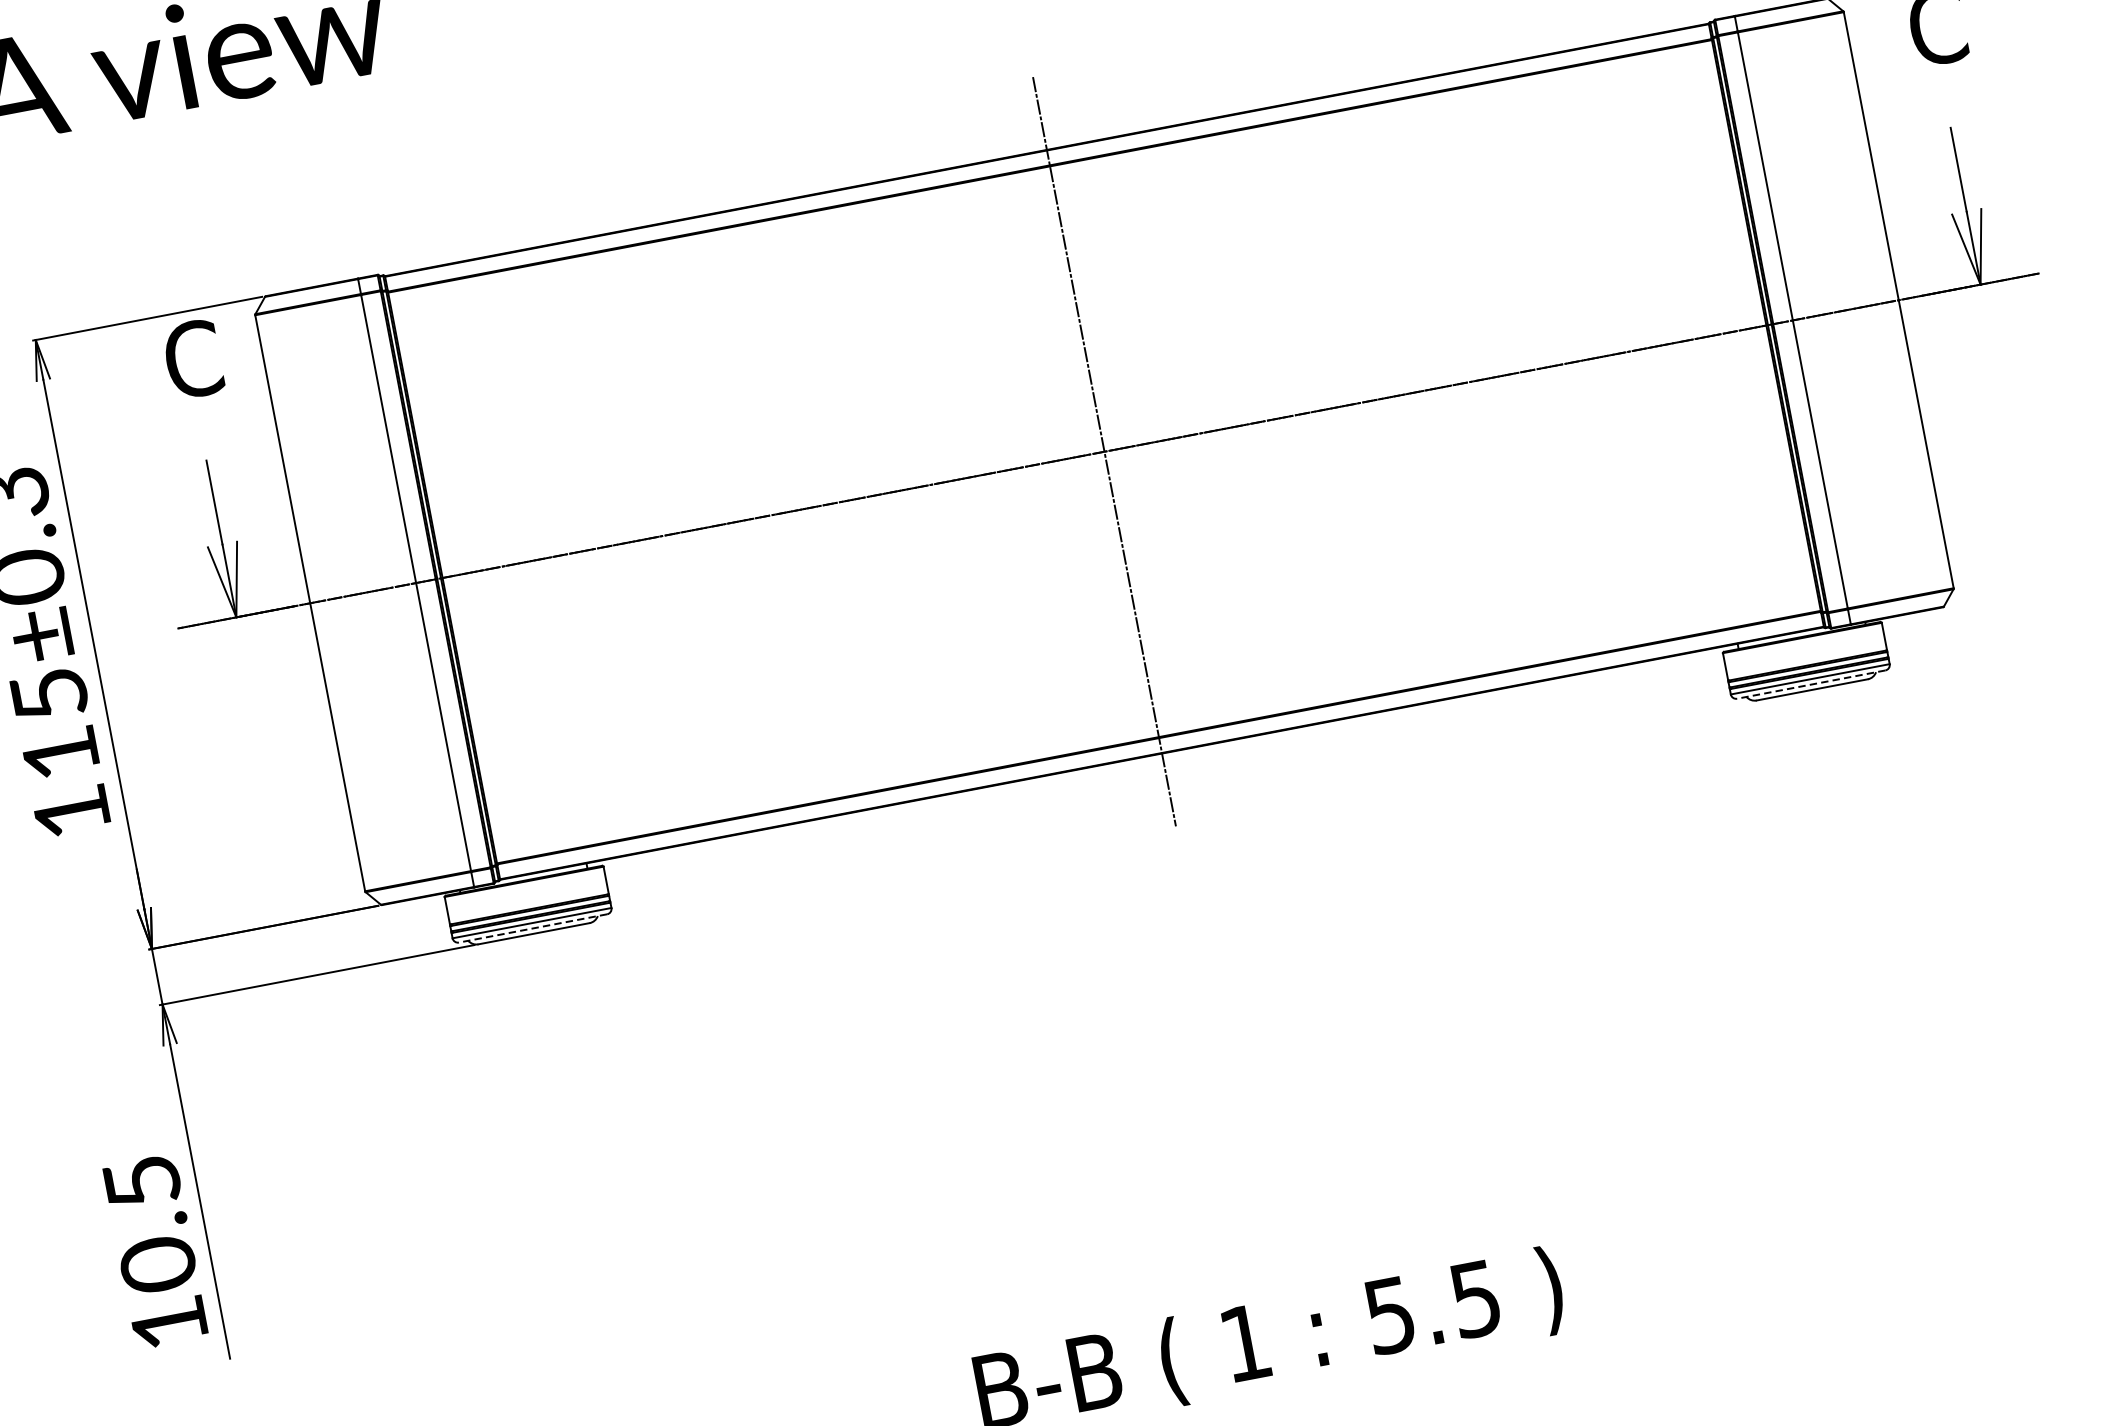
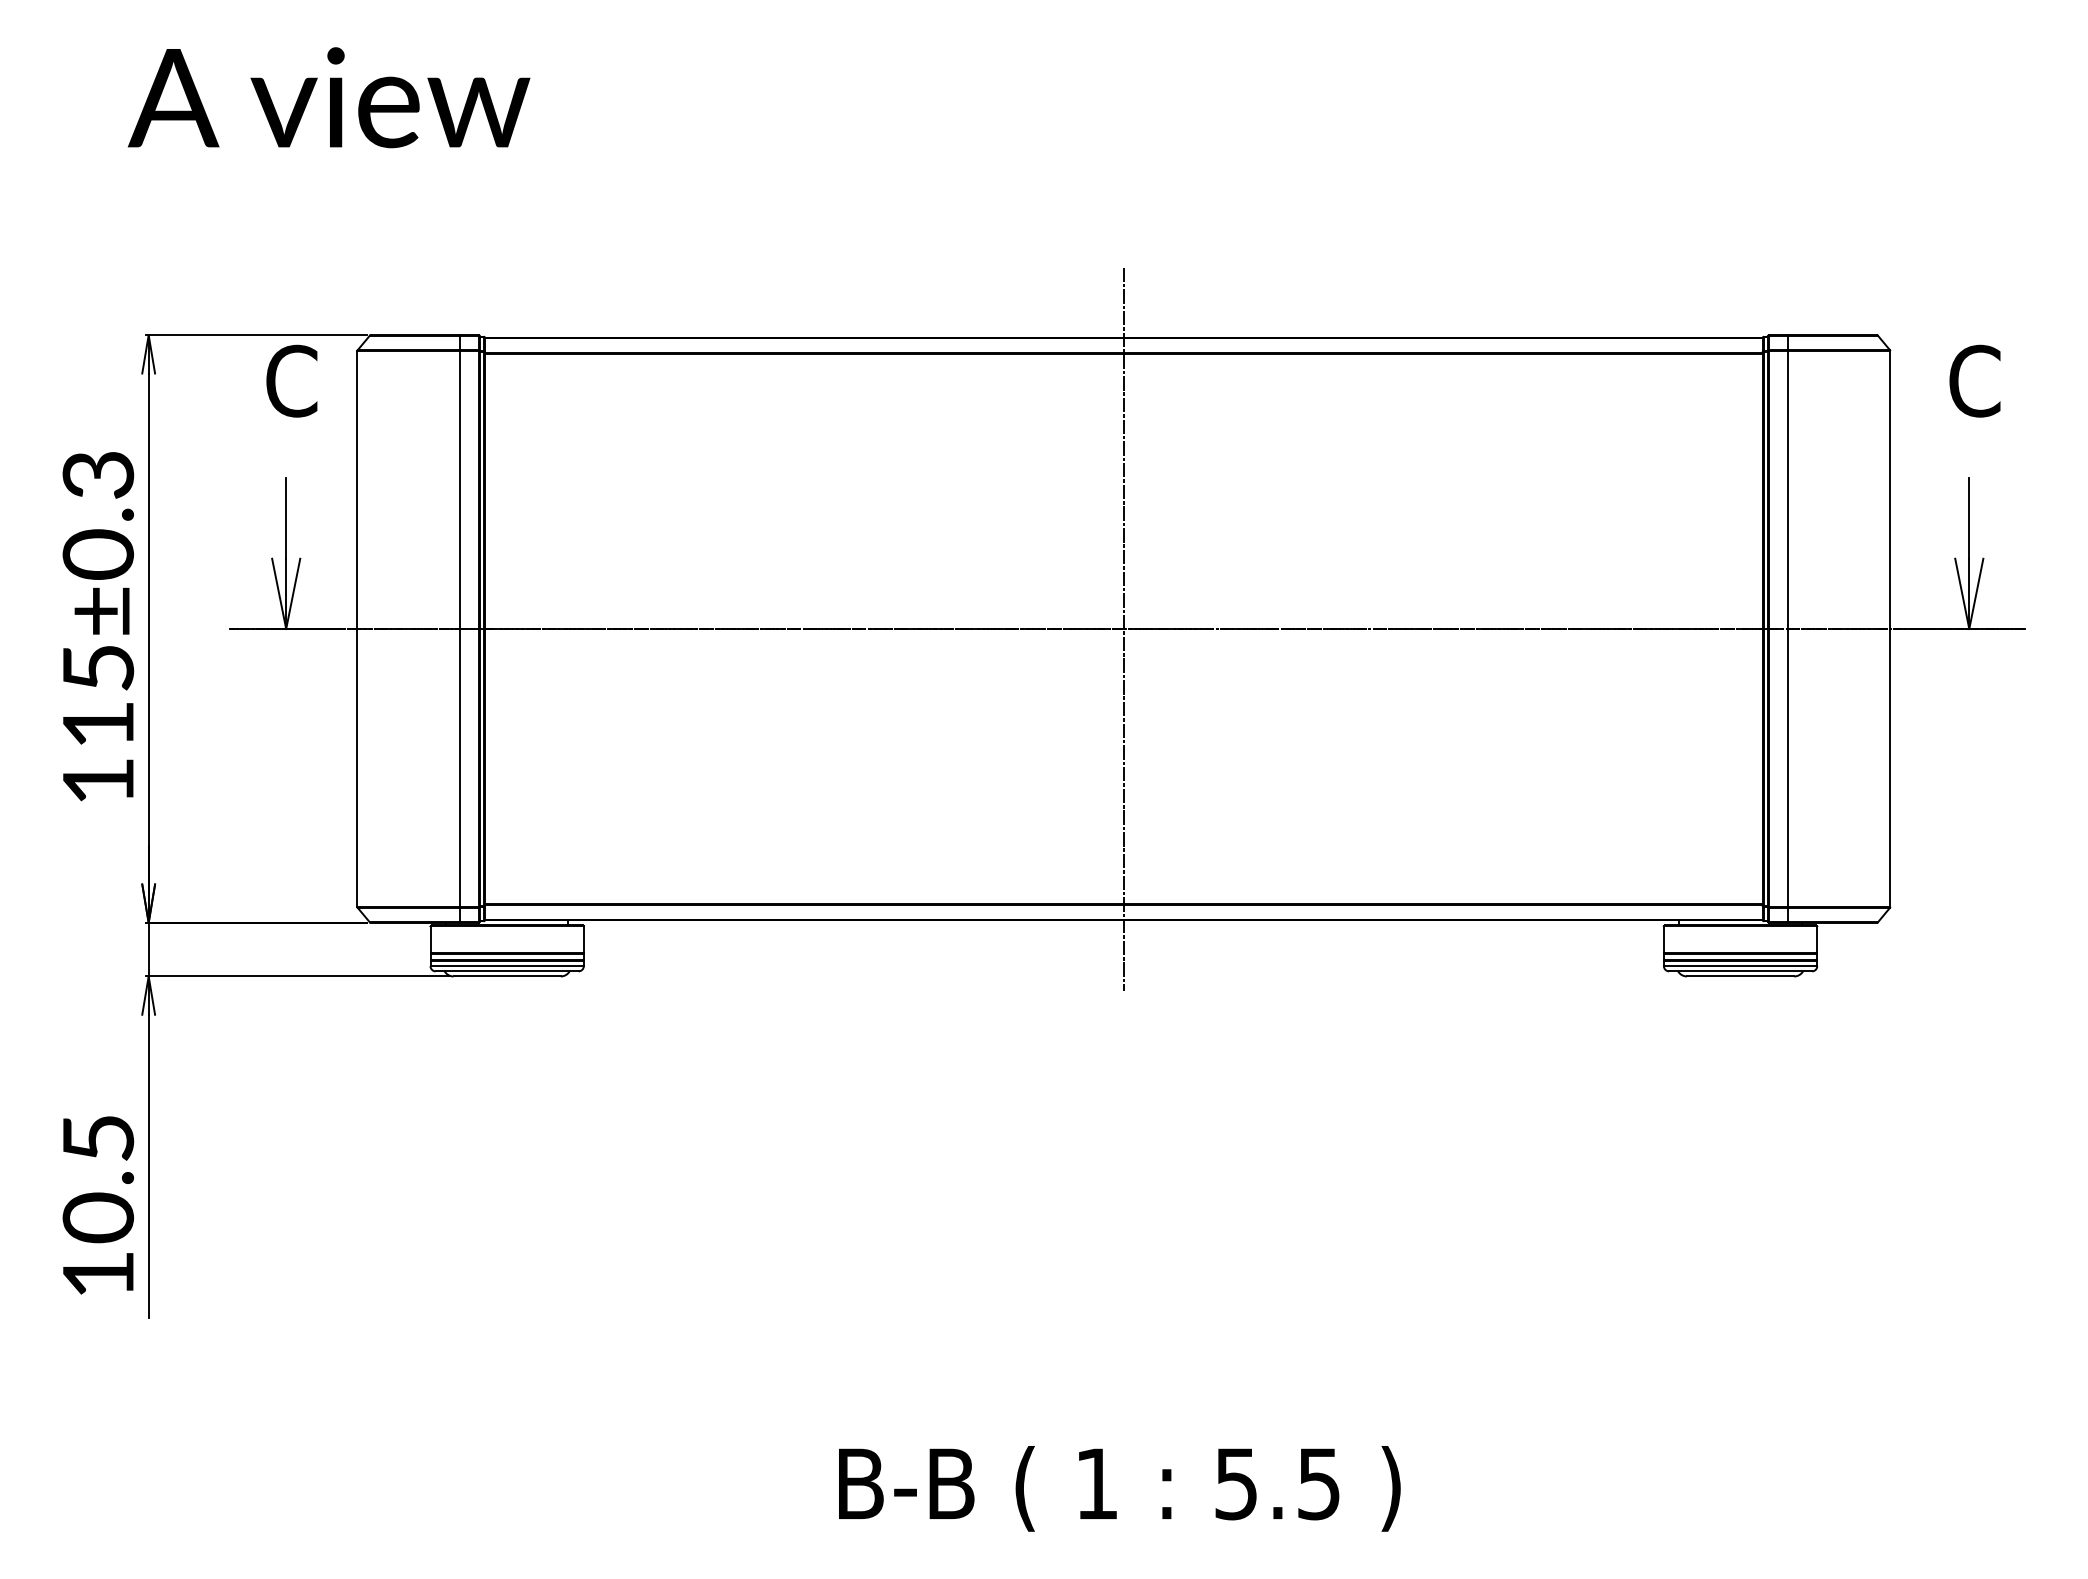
line: (1811, 684) -> (1740, 971), dashed -> solid
line: (533, 928) -> (507, 971), dashed -> solid

